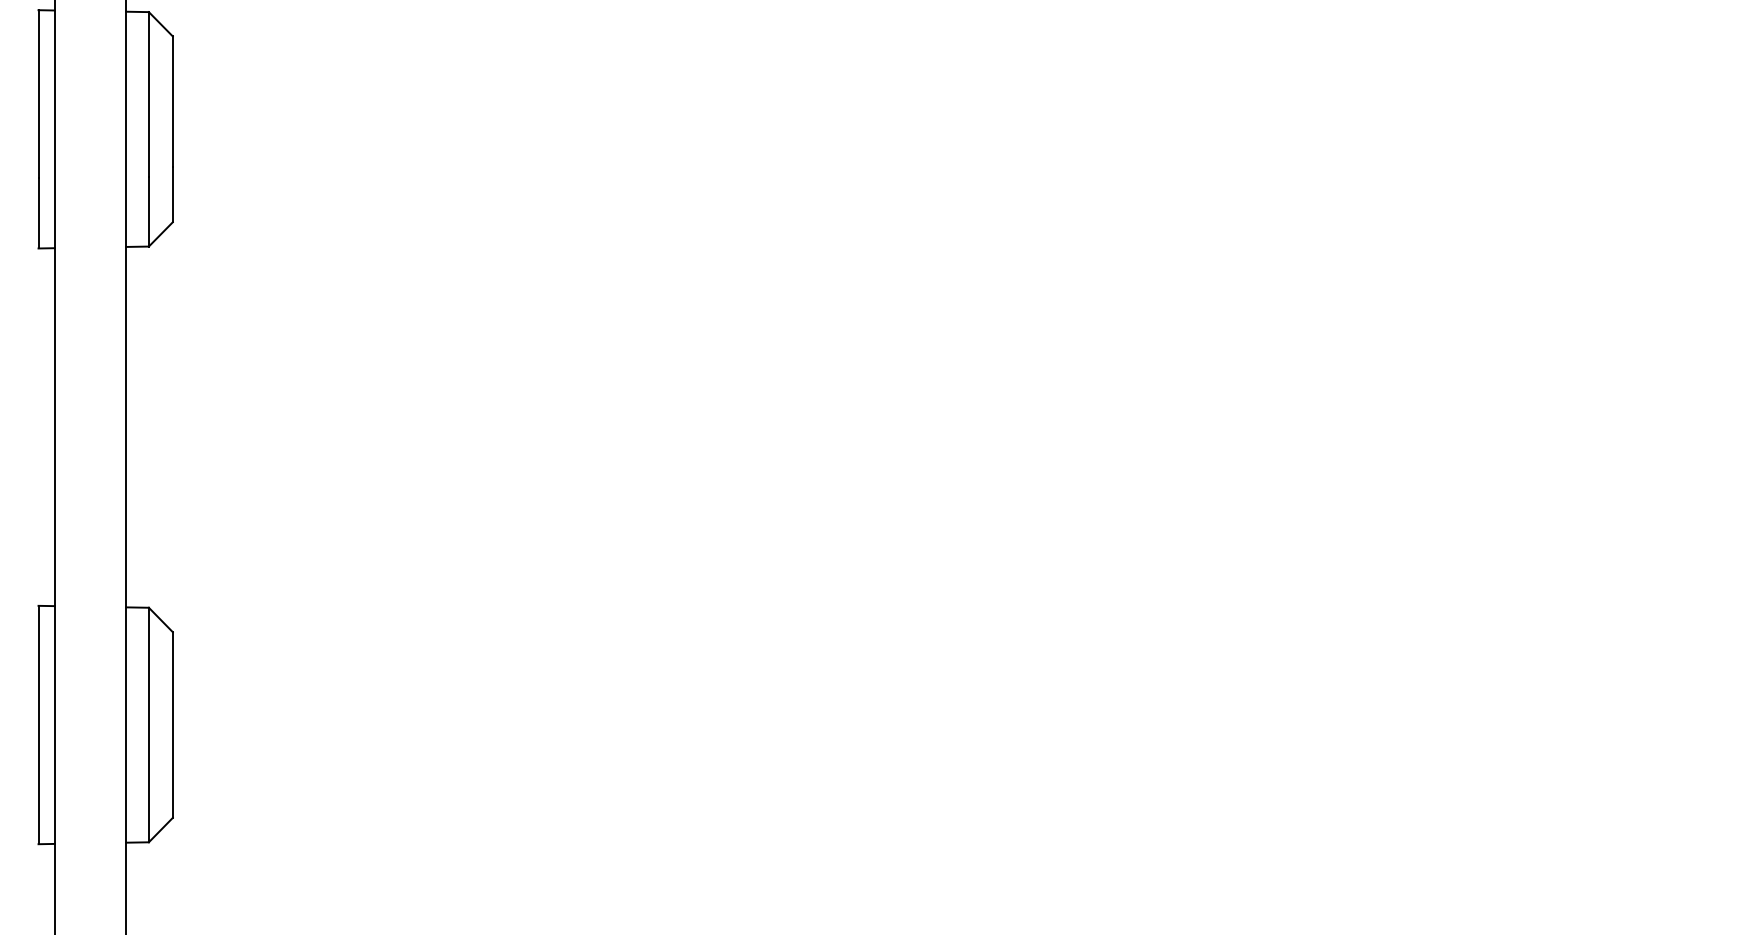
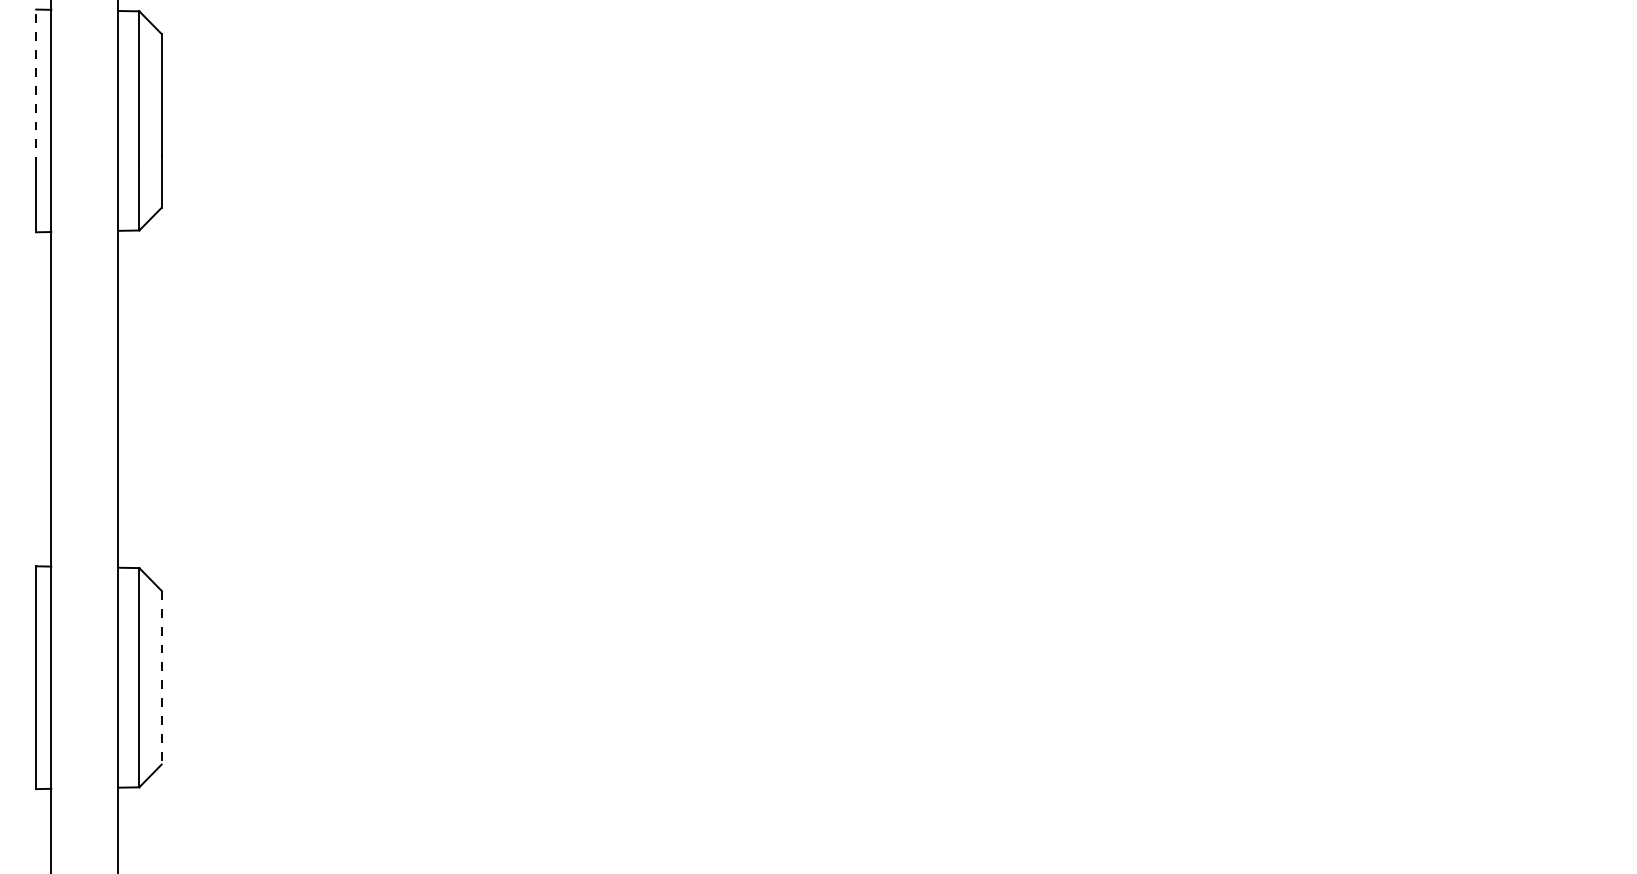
line: (38, 94) -> (36, 88), solid -> dashed
line: (172, 725) -> (161, 678), solid -> dashed

